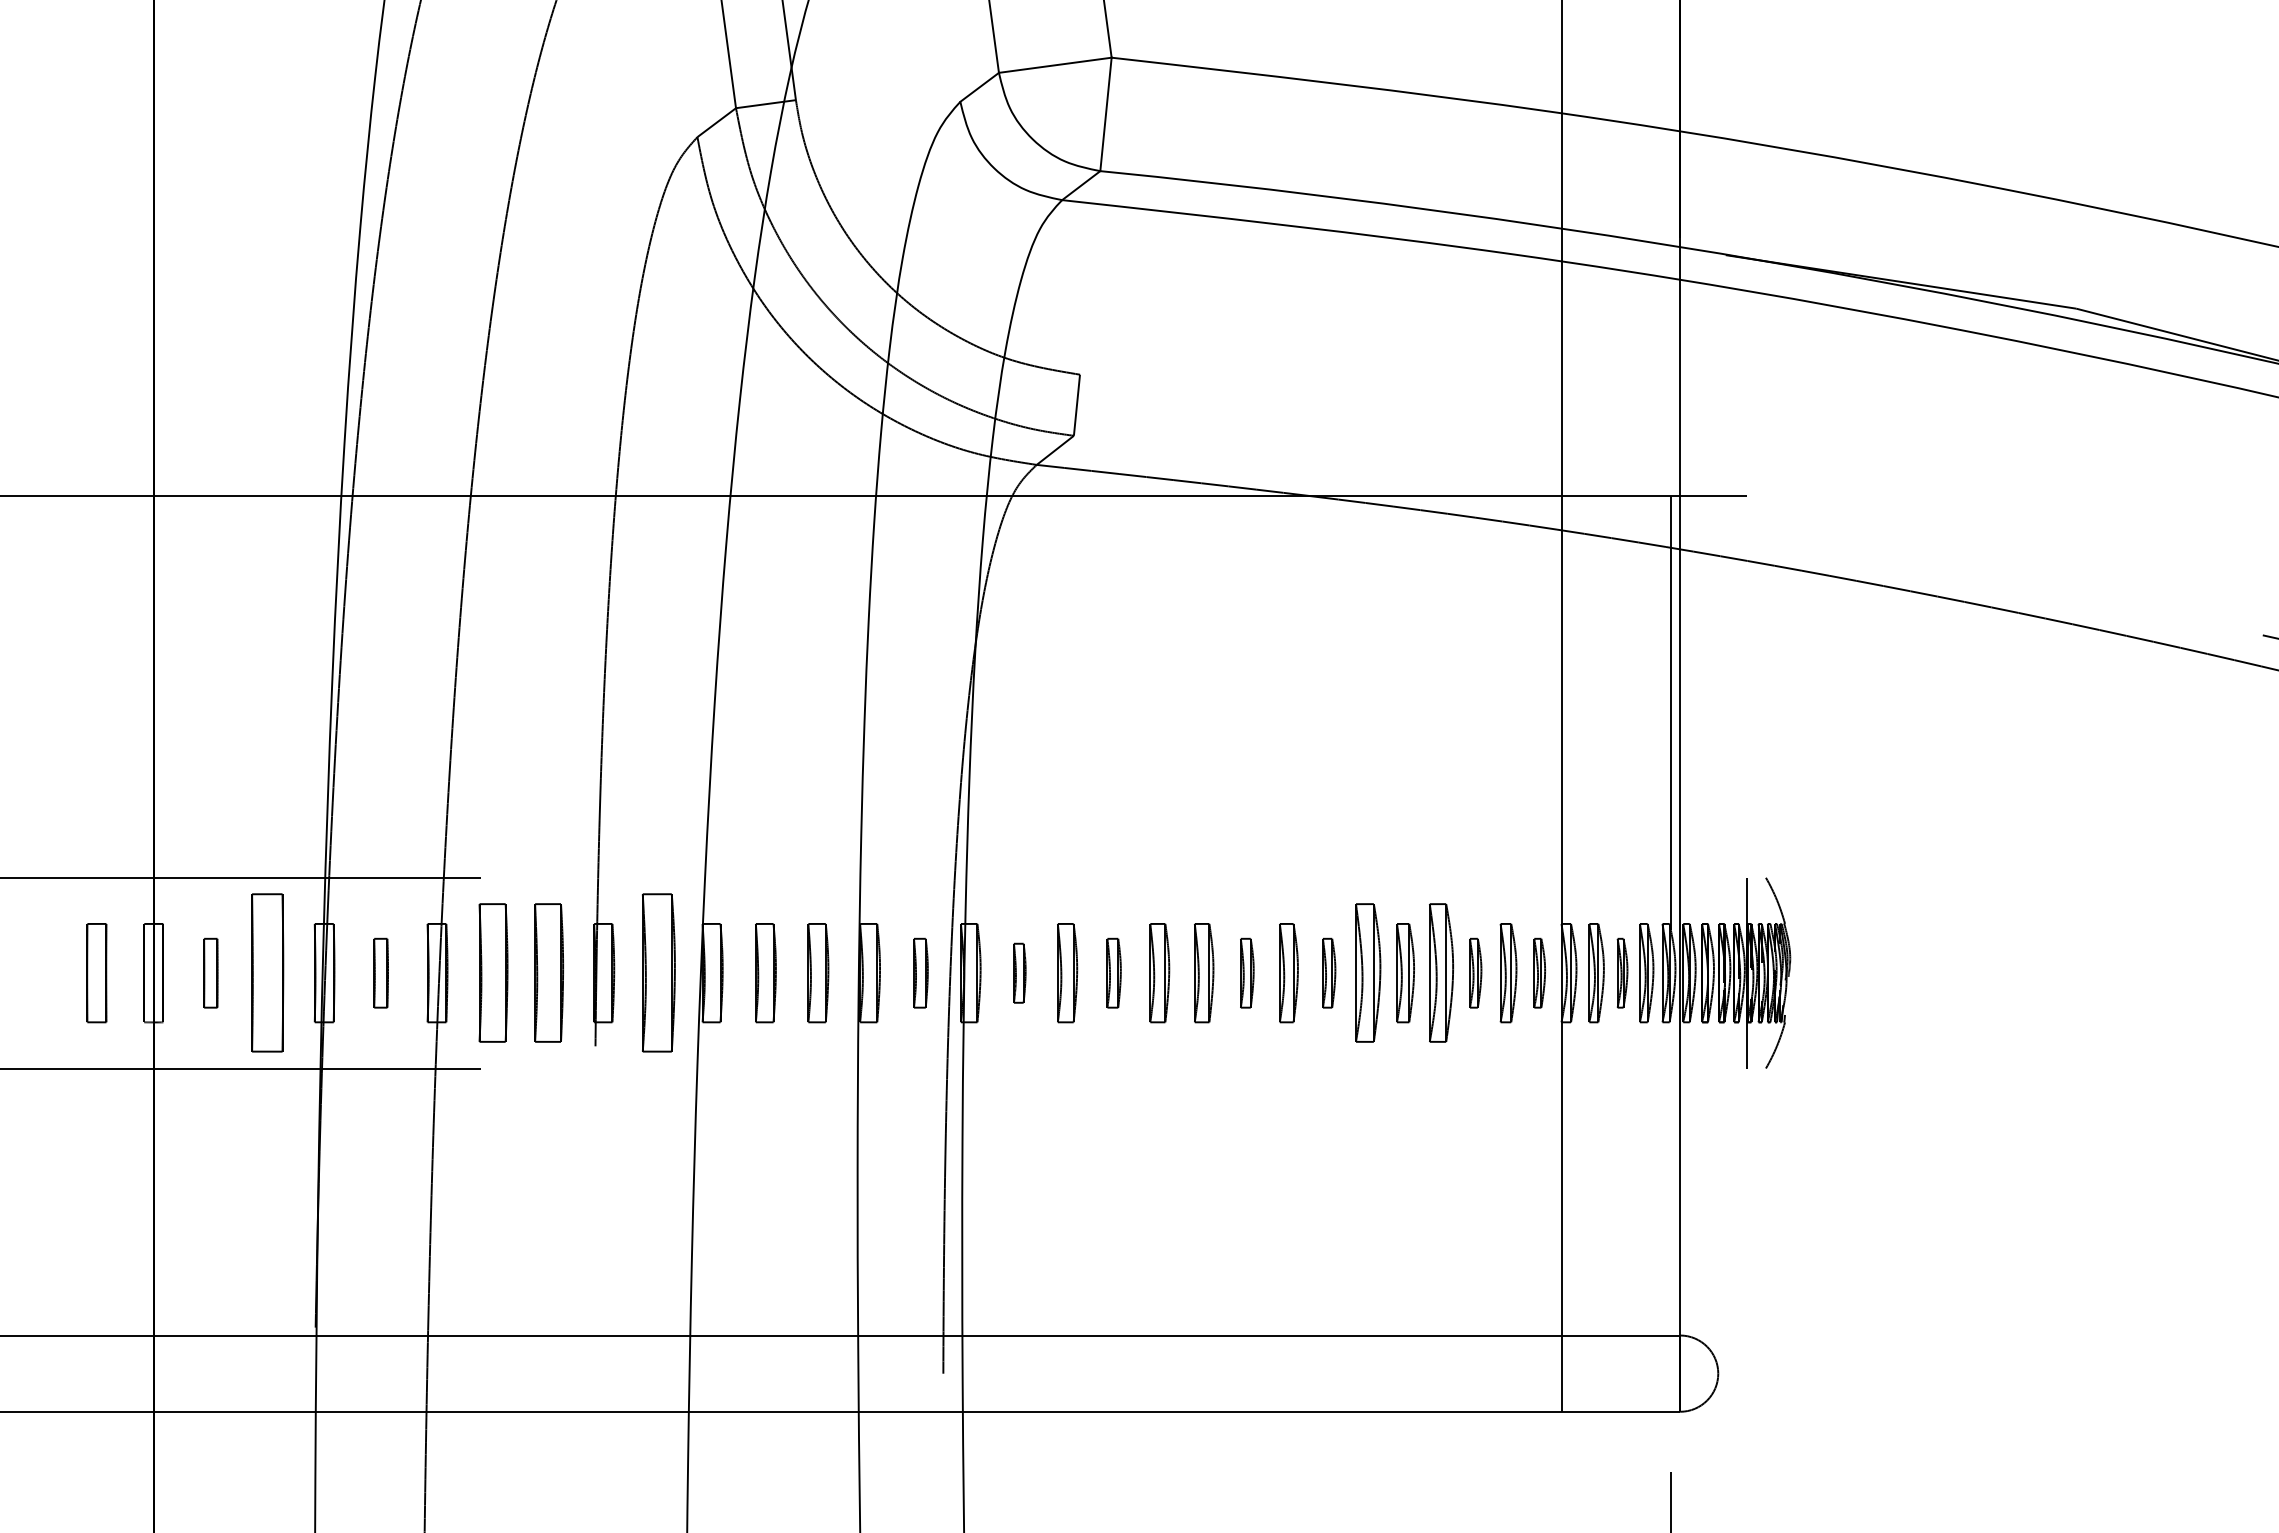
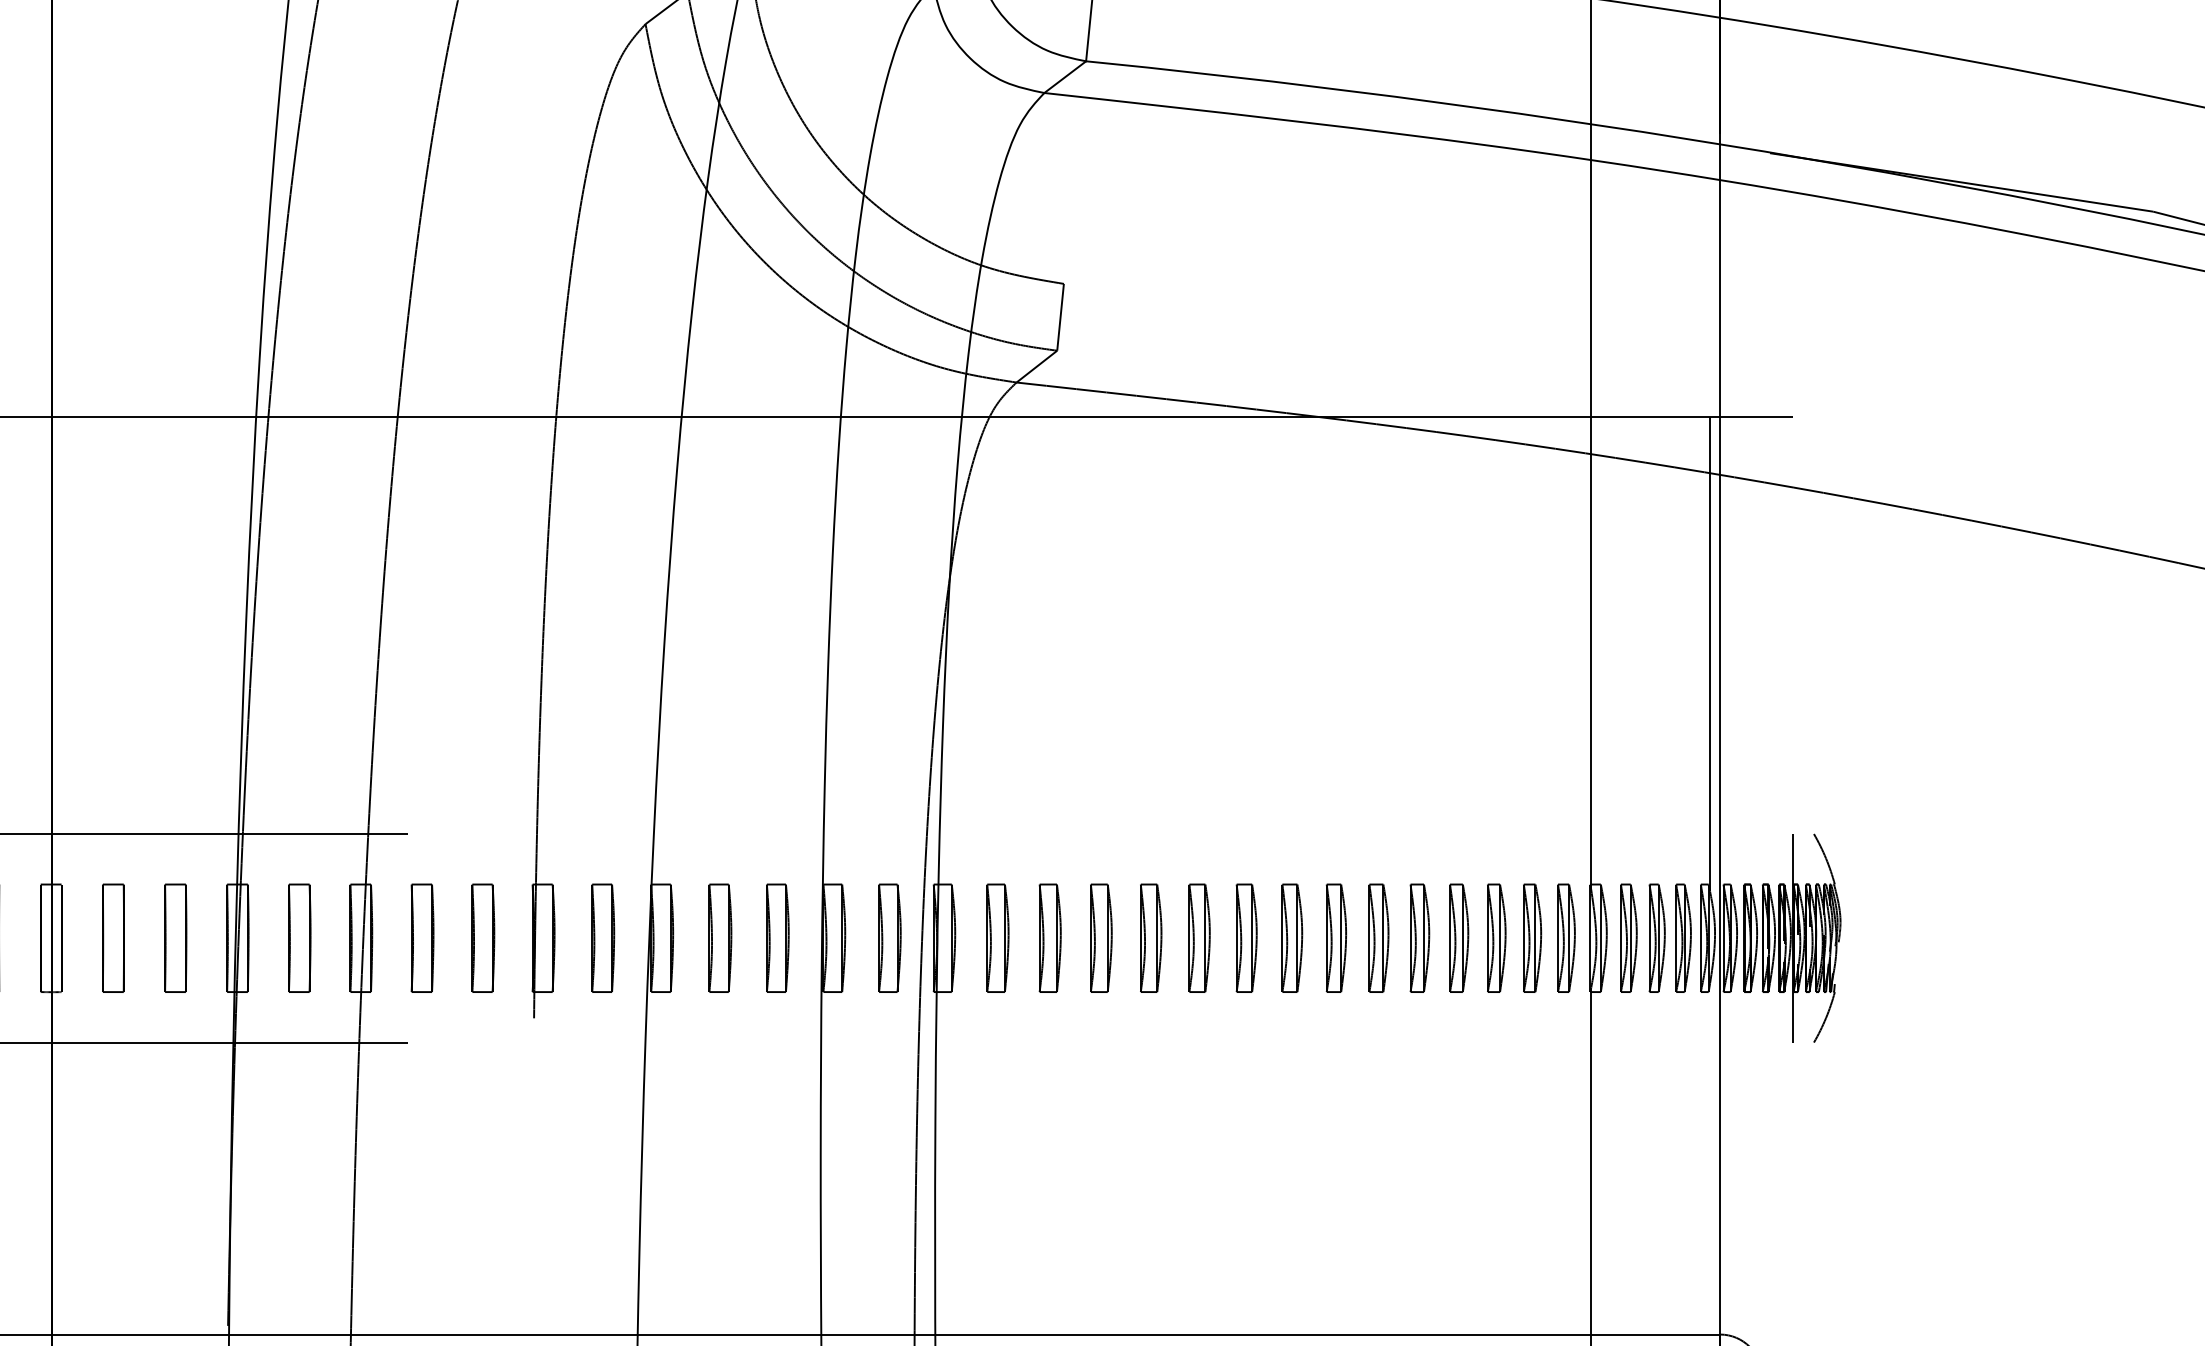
part: (210, 973) -> (113, 938), size x1.43
part: (267, 973) -> (175, 938), size x0.62
part: (380, 973) -> (298, 938), size x1.43
part: (493, 973) -> (422, 938), size x0.71
part: (548, 973) -> (482, 938), size x0.71
part: (658, 973) -> (602, 938), size x0.62
part: (920, 973) -> (889, 938), size x1.43
part: (1019, 973) -> (997, 938), size x1.67
part: (1113, 973) -> (1100, 938), size x1.43
part: (1247, 973) -> (1247, 938), size x1.43
part: (1328, 973) -> (1335, 938), size x1.43
part: (1367, 973) -> (1378, 938), size x0.71
part: (1441, 973) -> (1459, 938), size x0.71
part: (1475, 973) -> (1496, 938), size x1.43
part: (1539, 973) -> (1566, 938), size x1.43
part: (1622, 973) -> (1657, 938), size x1.43

